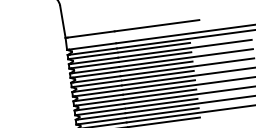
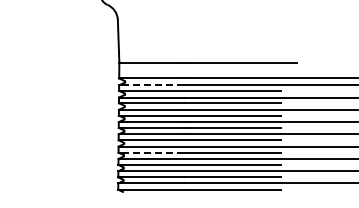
line: (93, 51) -> (153, 85), solid -> dashed
line: (99, 102) -> (152, 152), solid -> dashed

